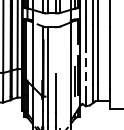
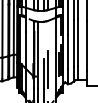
line: (85, 66) -> (67, 52), dashed -> solid
line: (60, 87) -> (47, 69), added

